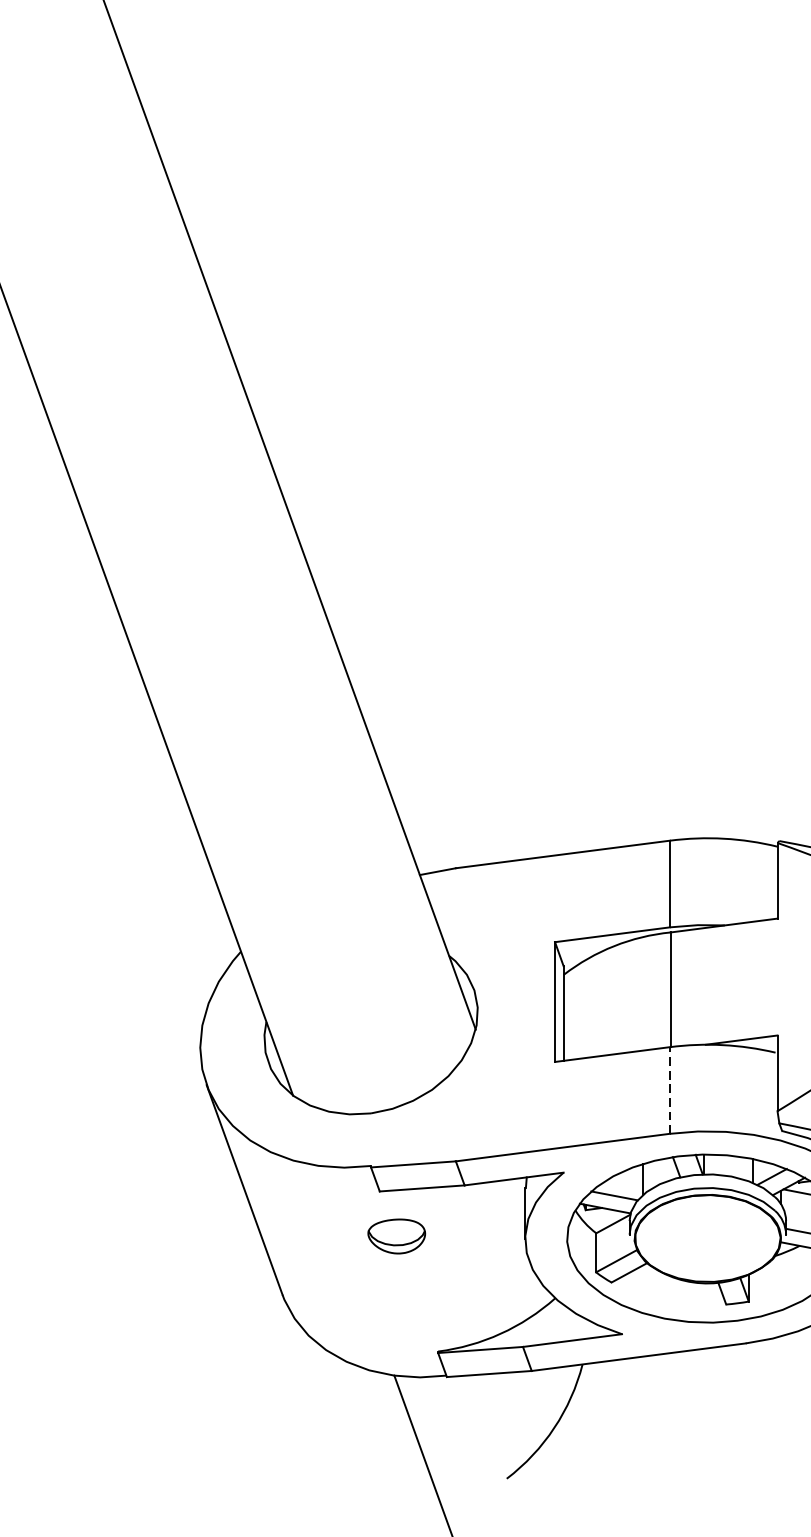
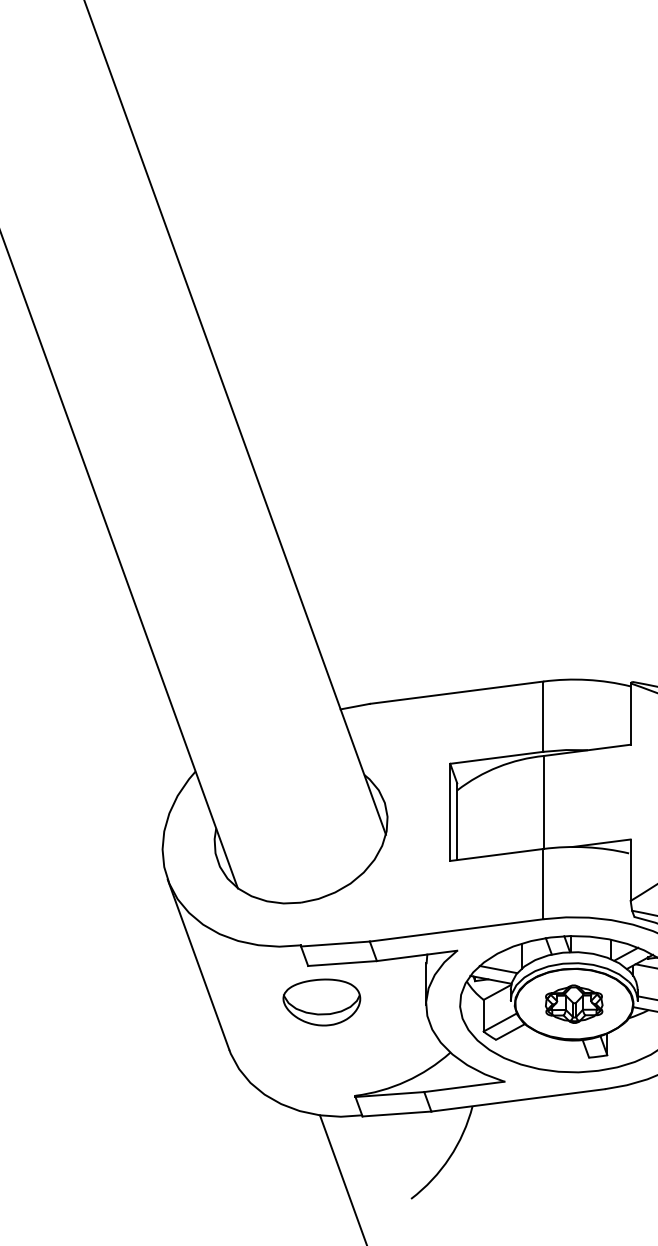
line: (670, 1089) -> (543, 883), dashed -> solid
part: (396, 1236) -> (321, 1002), size x1.67
part: (708, 1237) -> (574, 1003), added

